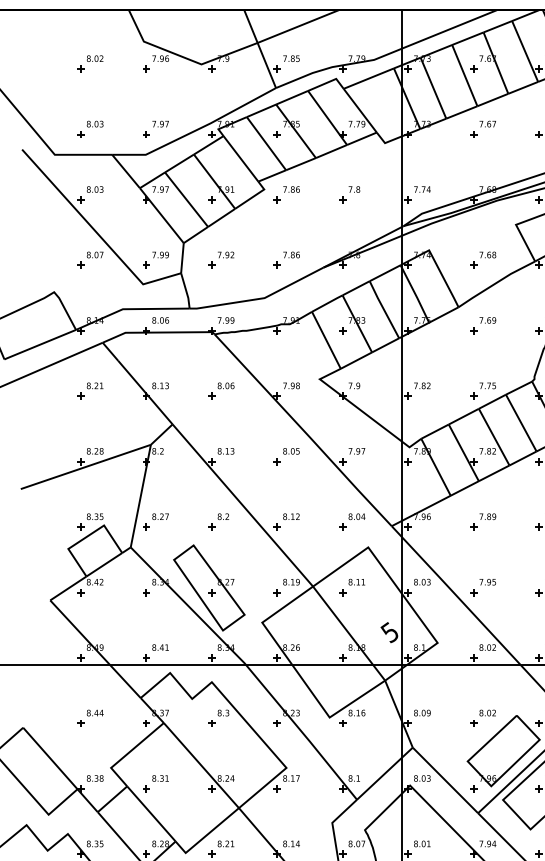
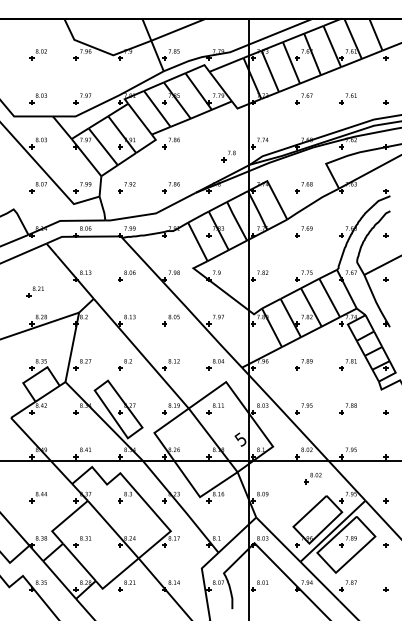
part: (349, 194) -> (228, 156), moved
part: (89, 389) -> (34, 291), moved
part: (482, 718) -> (312, 478), moved

